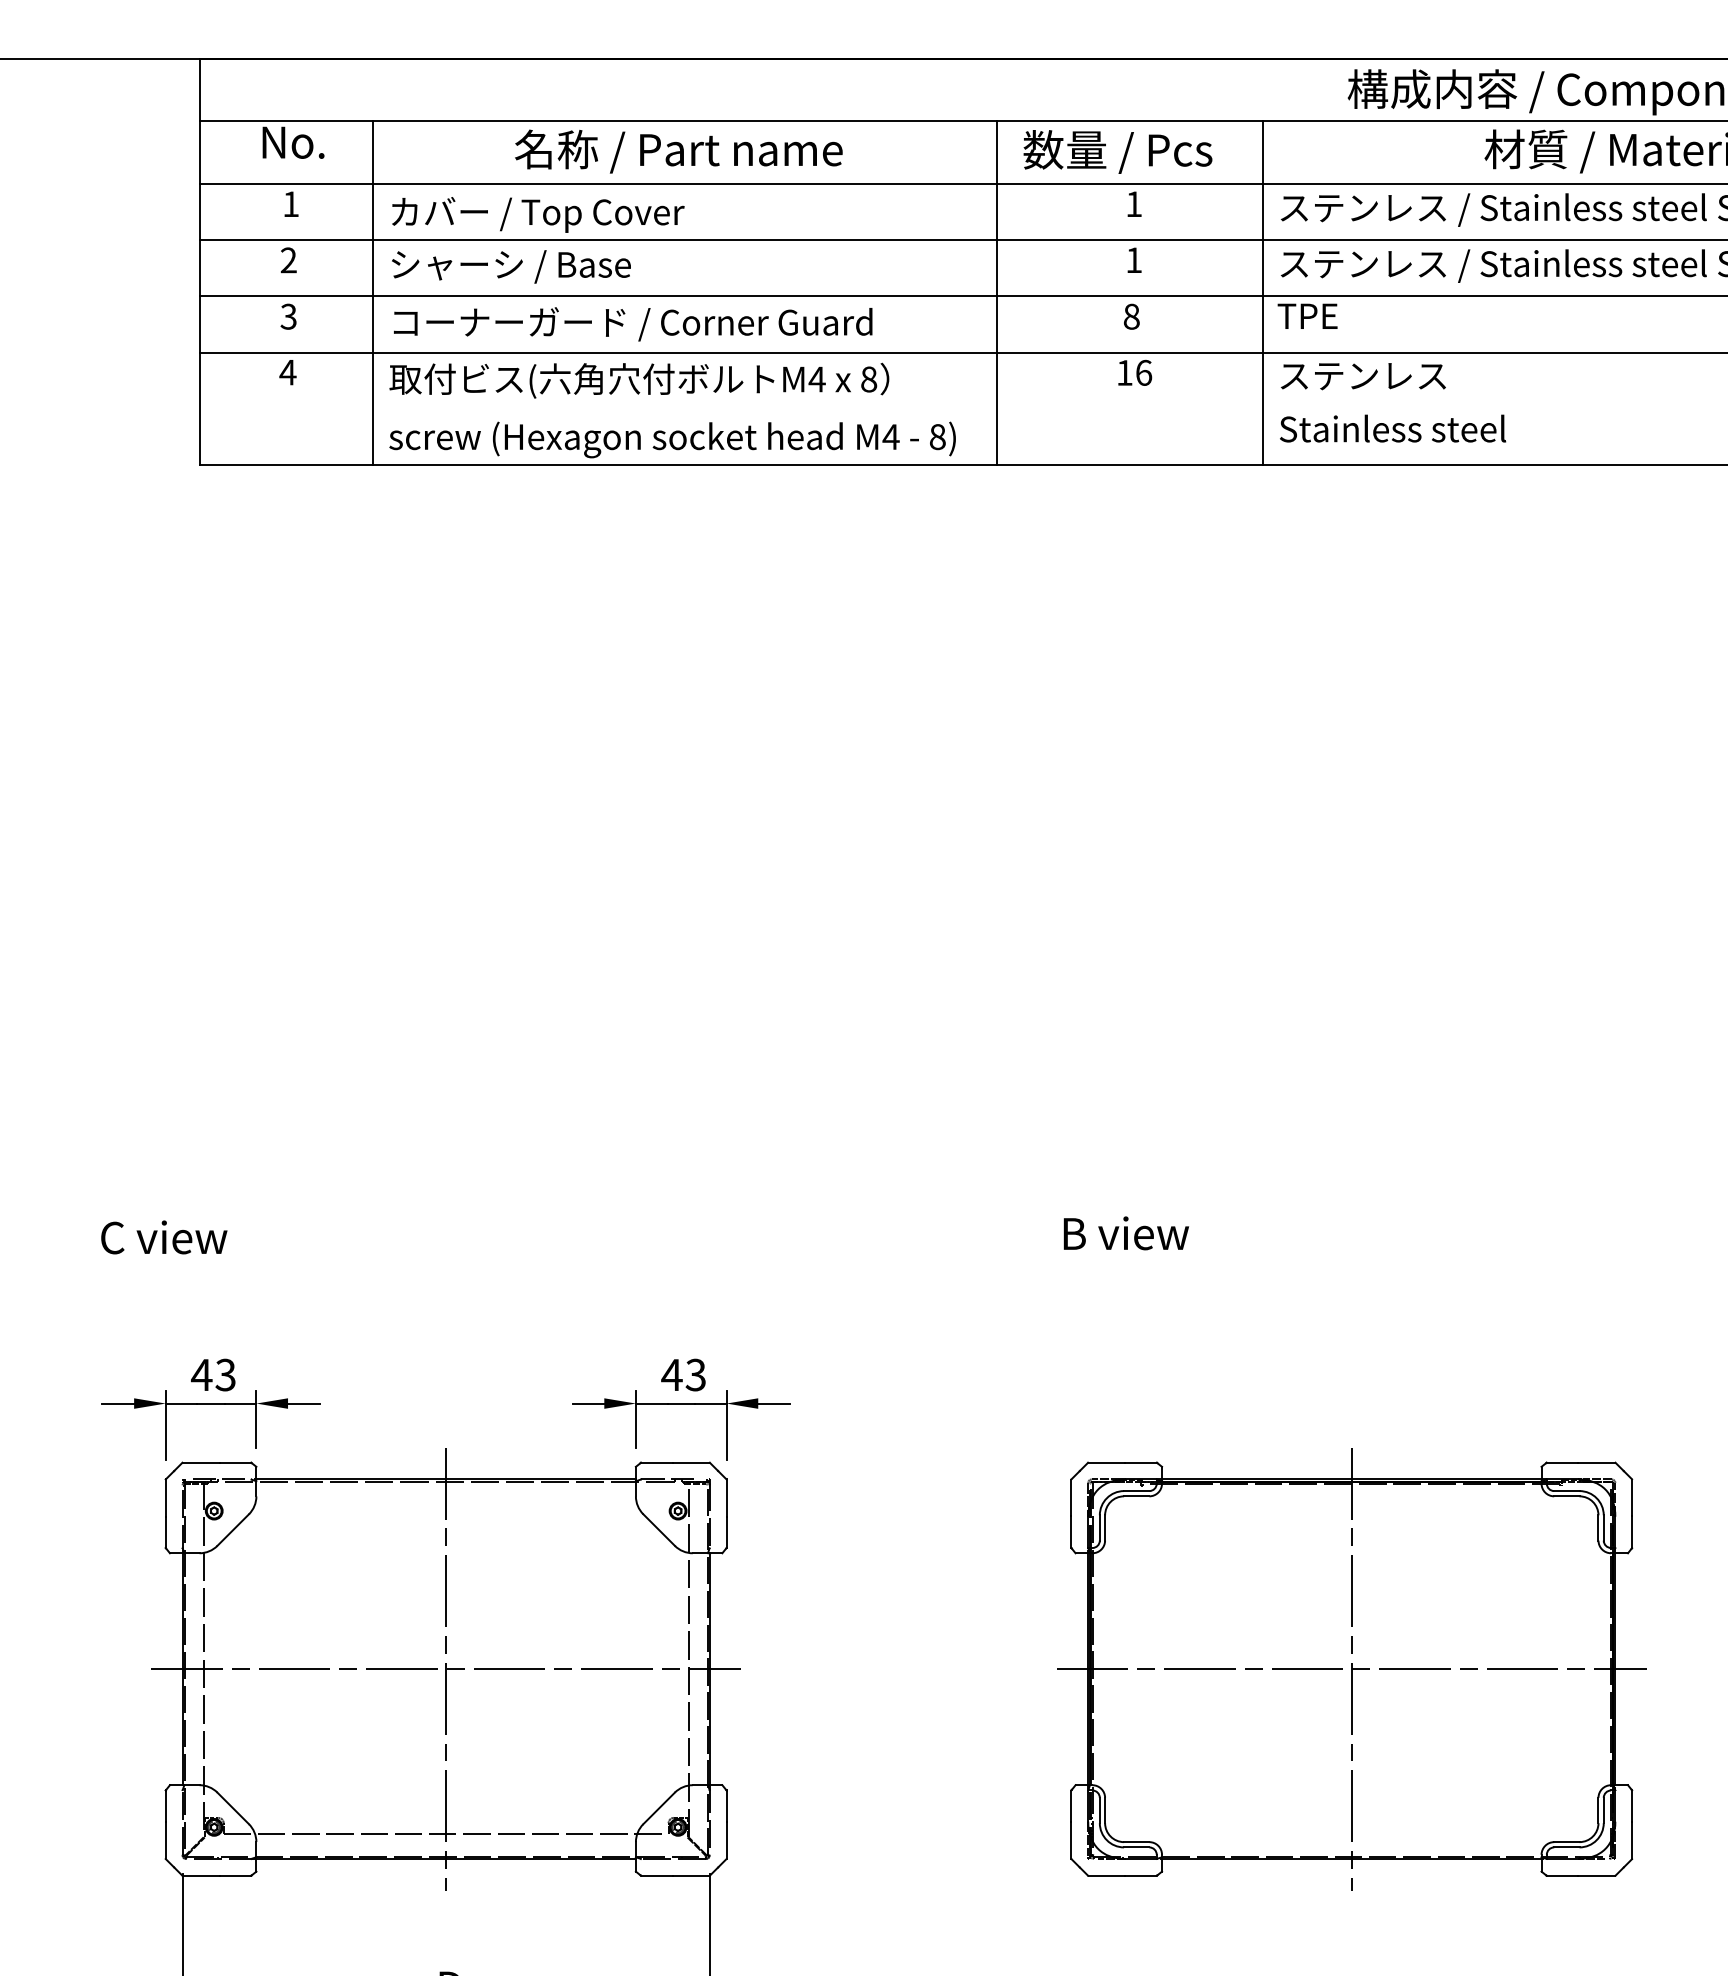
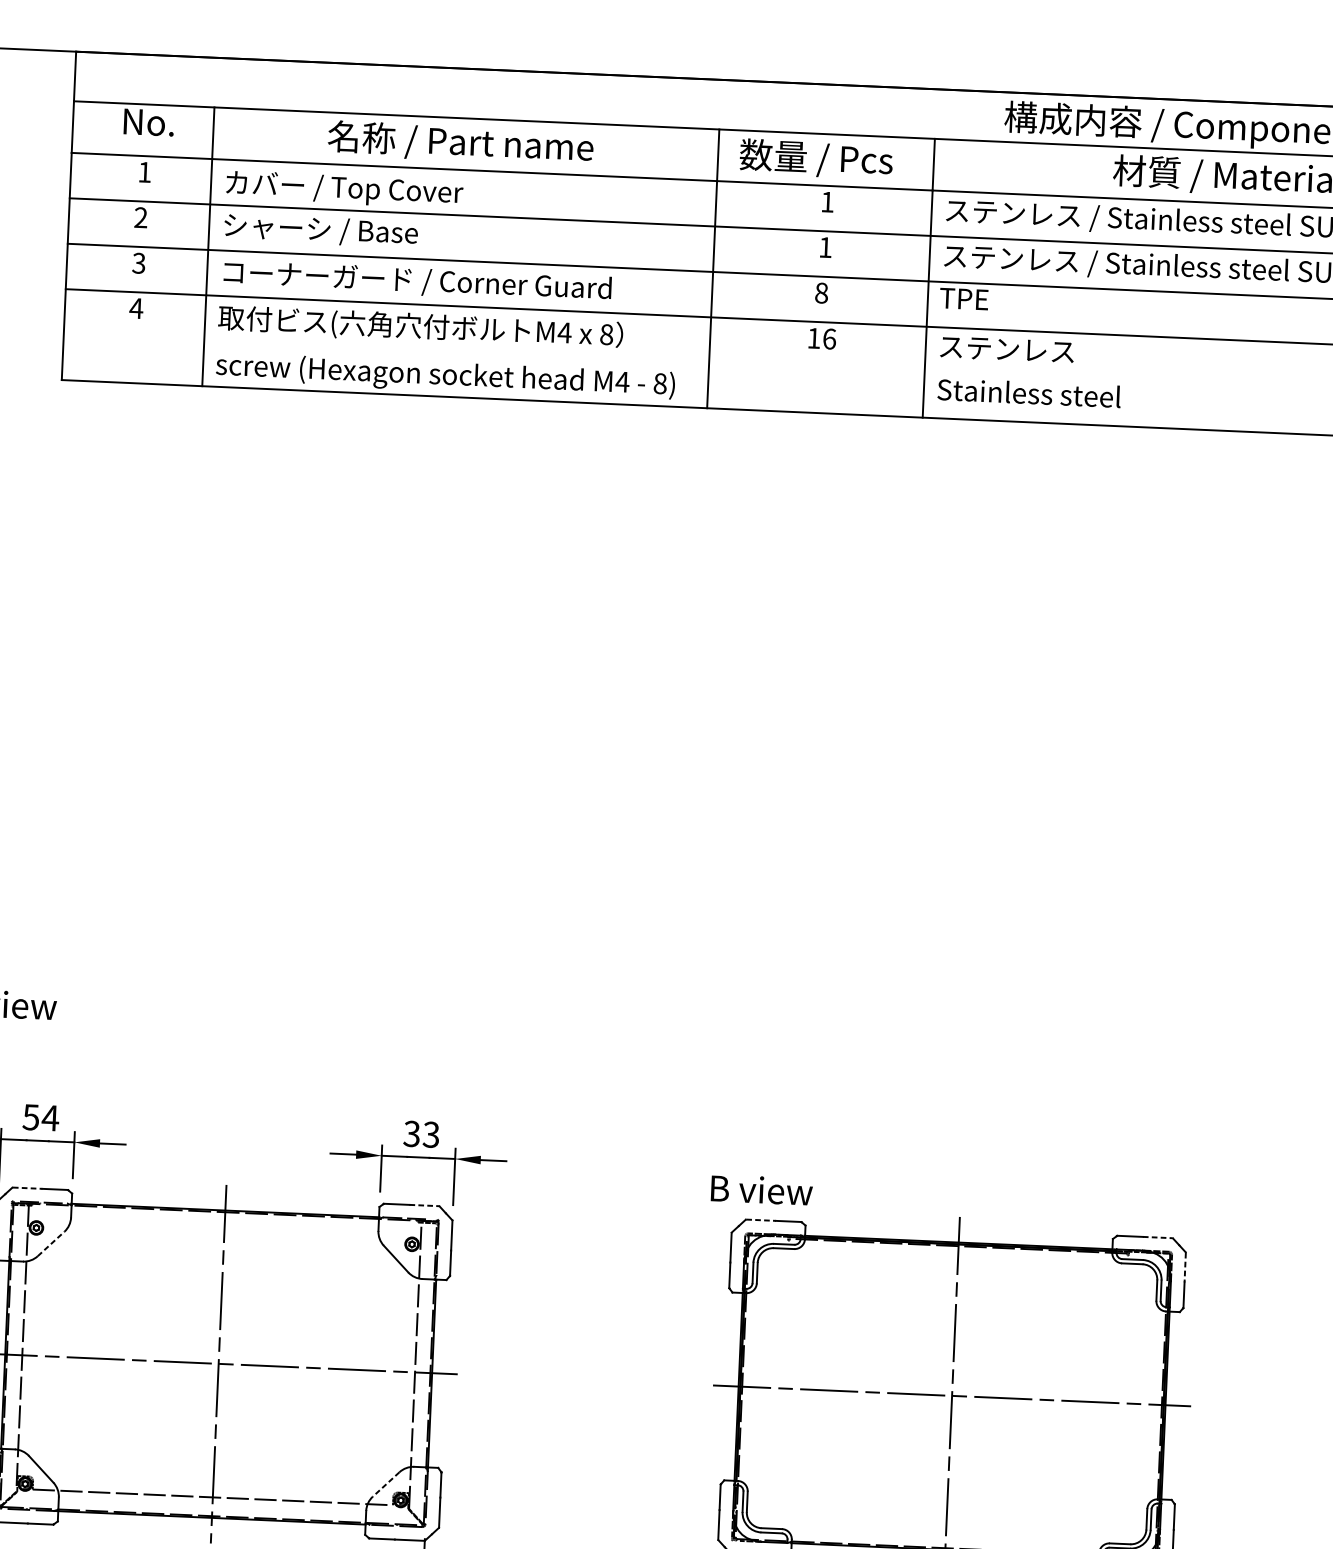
text: (1125, 1233) -> (761, 1190), moved
text: (213, 1374) -> (40, 1117), 43 -> 54
text: (671, 1374) -> (411, 1133), 43 -> 33
line: (201, 1462) -> (27, 1188), solid -> dashed
line: (691, 1462) -> (424, 1205), solid -> dashed
line: (1107, 1462) -> (761, 1220), solid -> dashed
line: (1597, 1462) -> (1158, 1237), solid -> dashed
line: (1632, 1498) -> (1185, 1267), solid -> dashed
line: (233, 1529) -> (51, 1243), solid -> dashed
line: (658, 1808) -> (385, 1484), solid -> dashed

